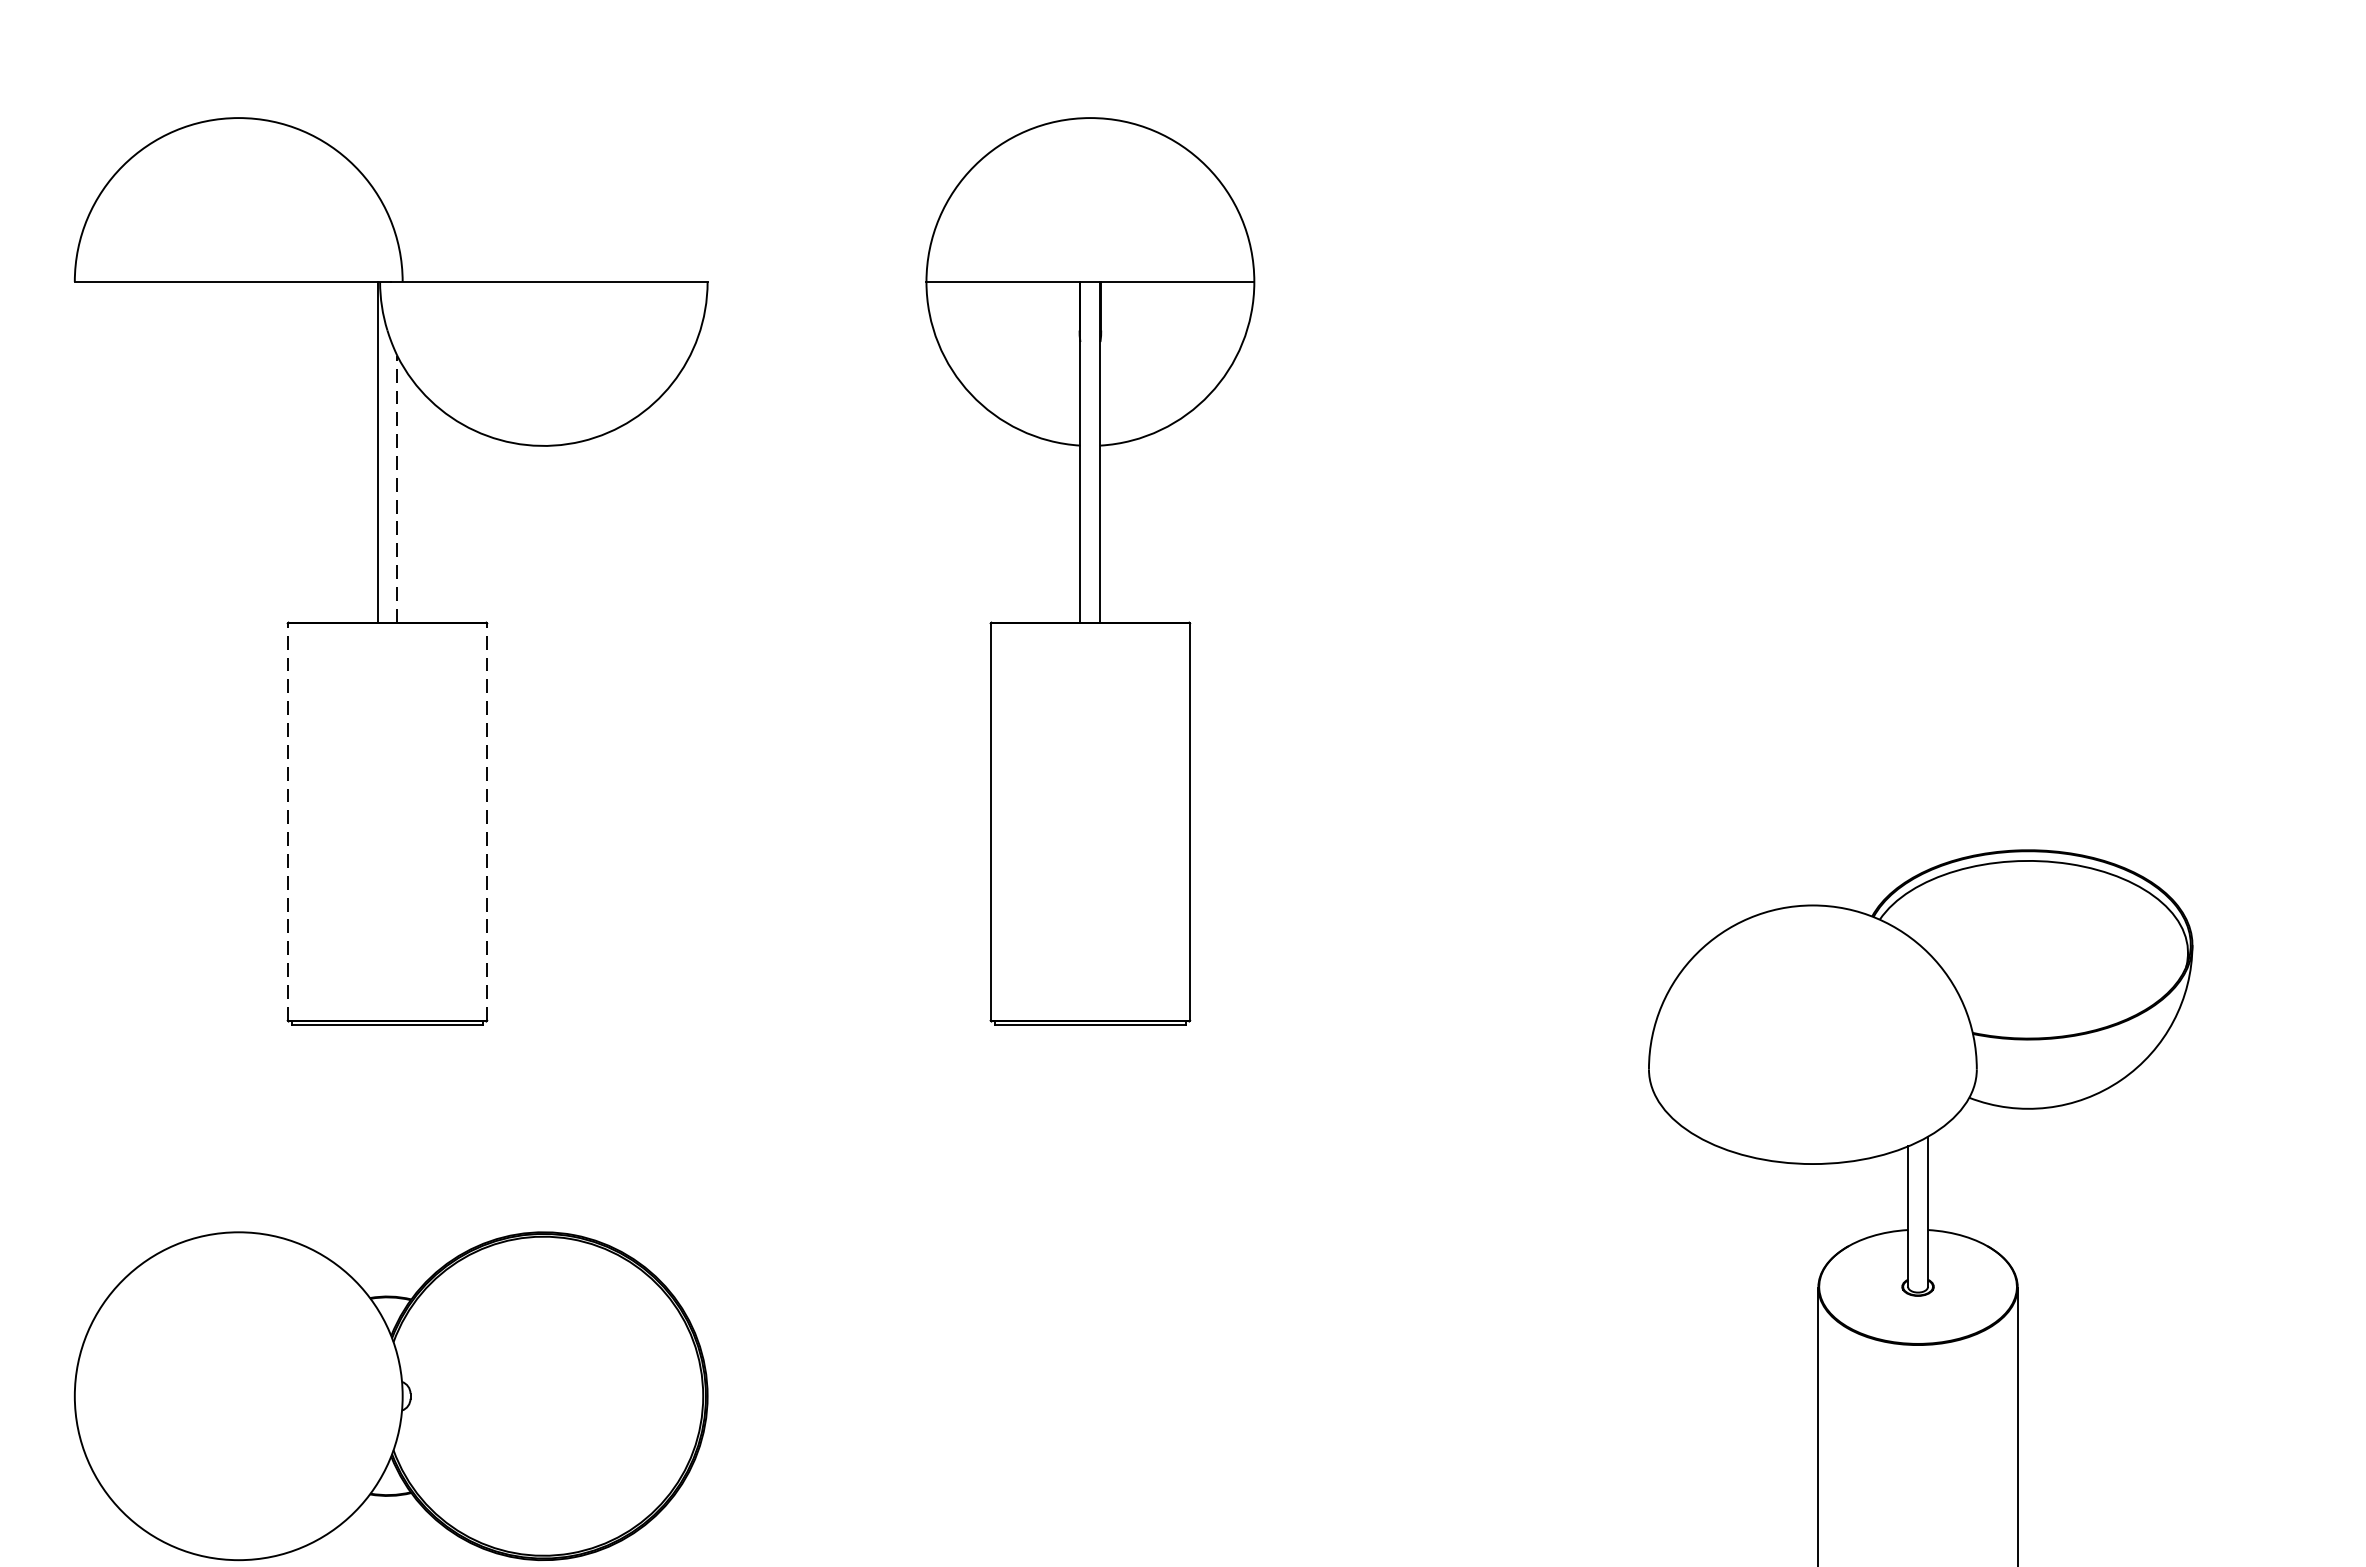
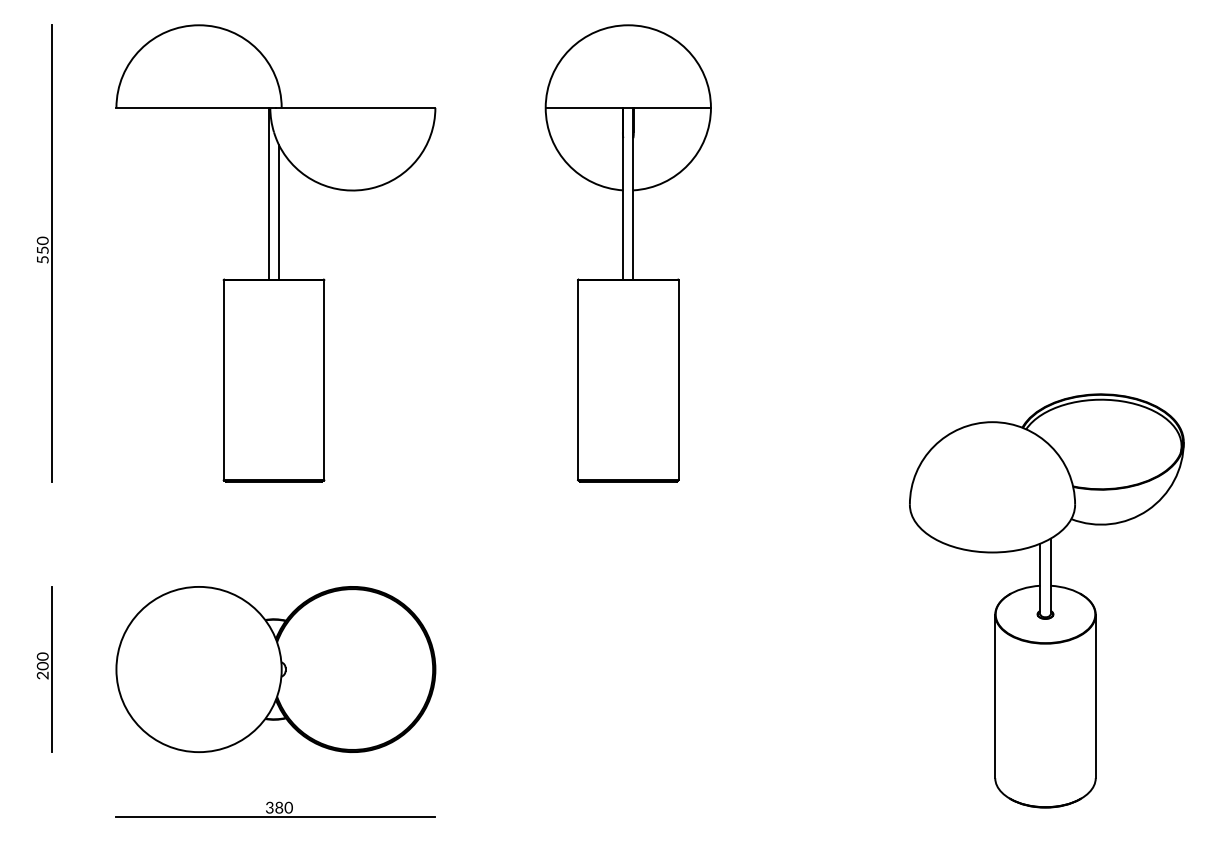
line: (398, 487) -> (279, 211), dashed -> solid
line: (287, 820) -> (223, 379), dashed -> solid
line: (487, 820) -> (324, 379), dashed -> solid

